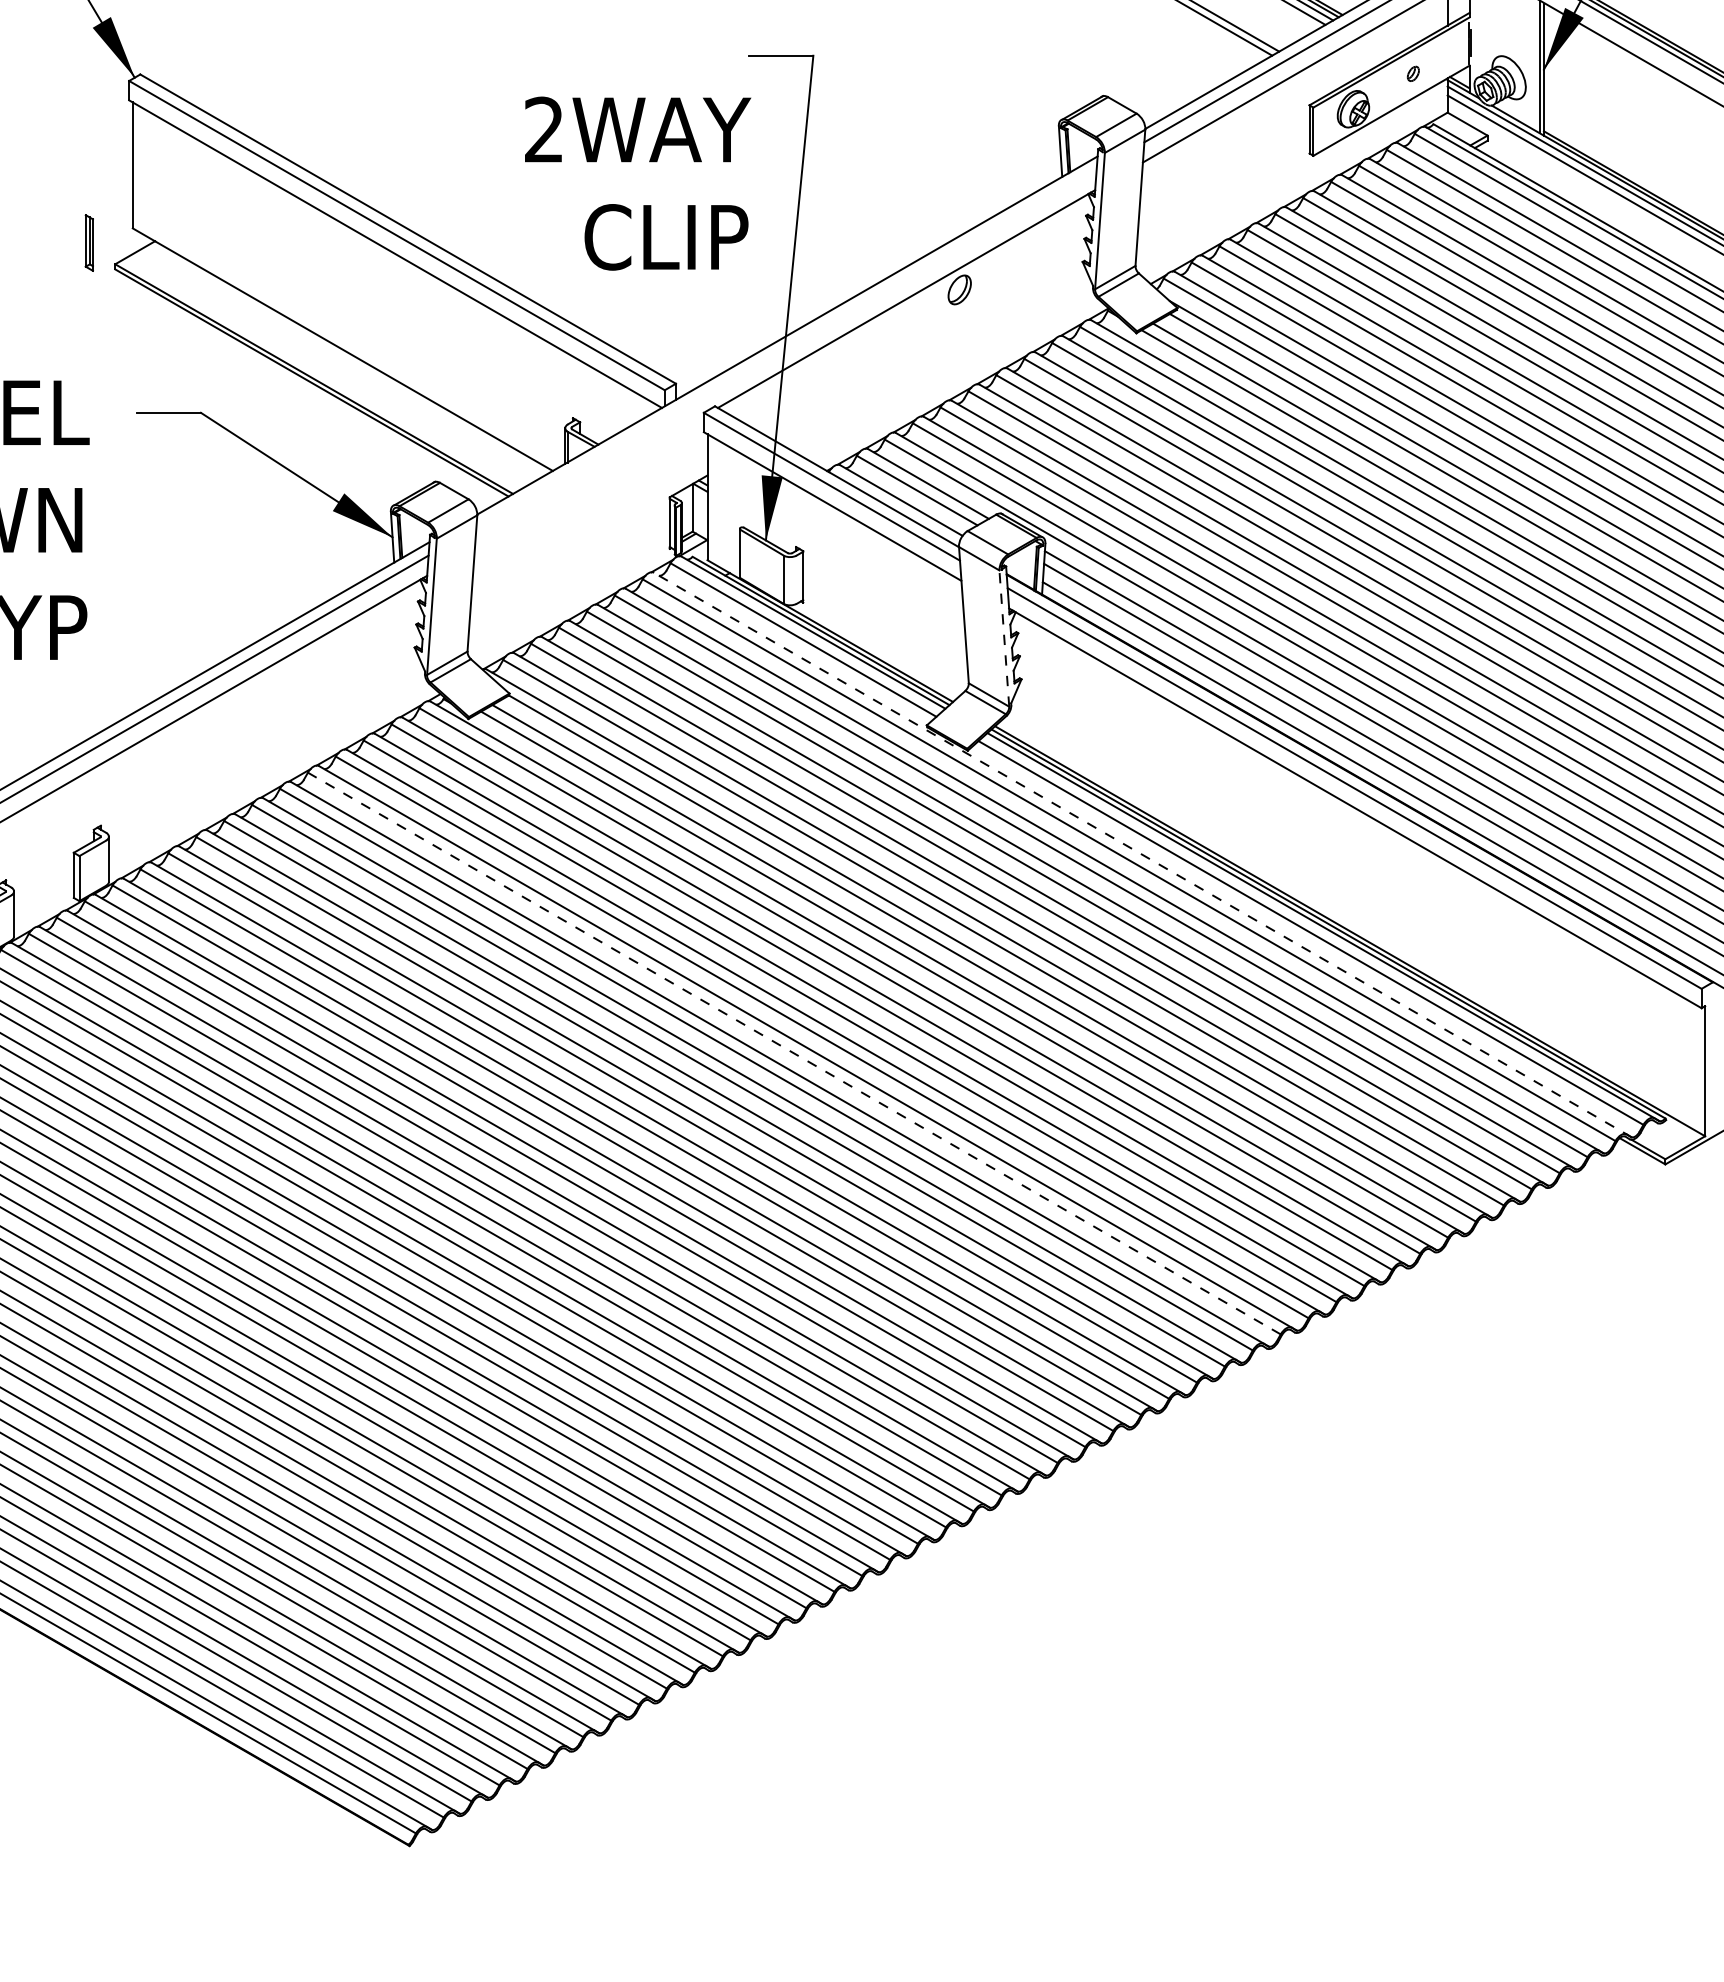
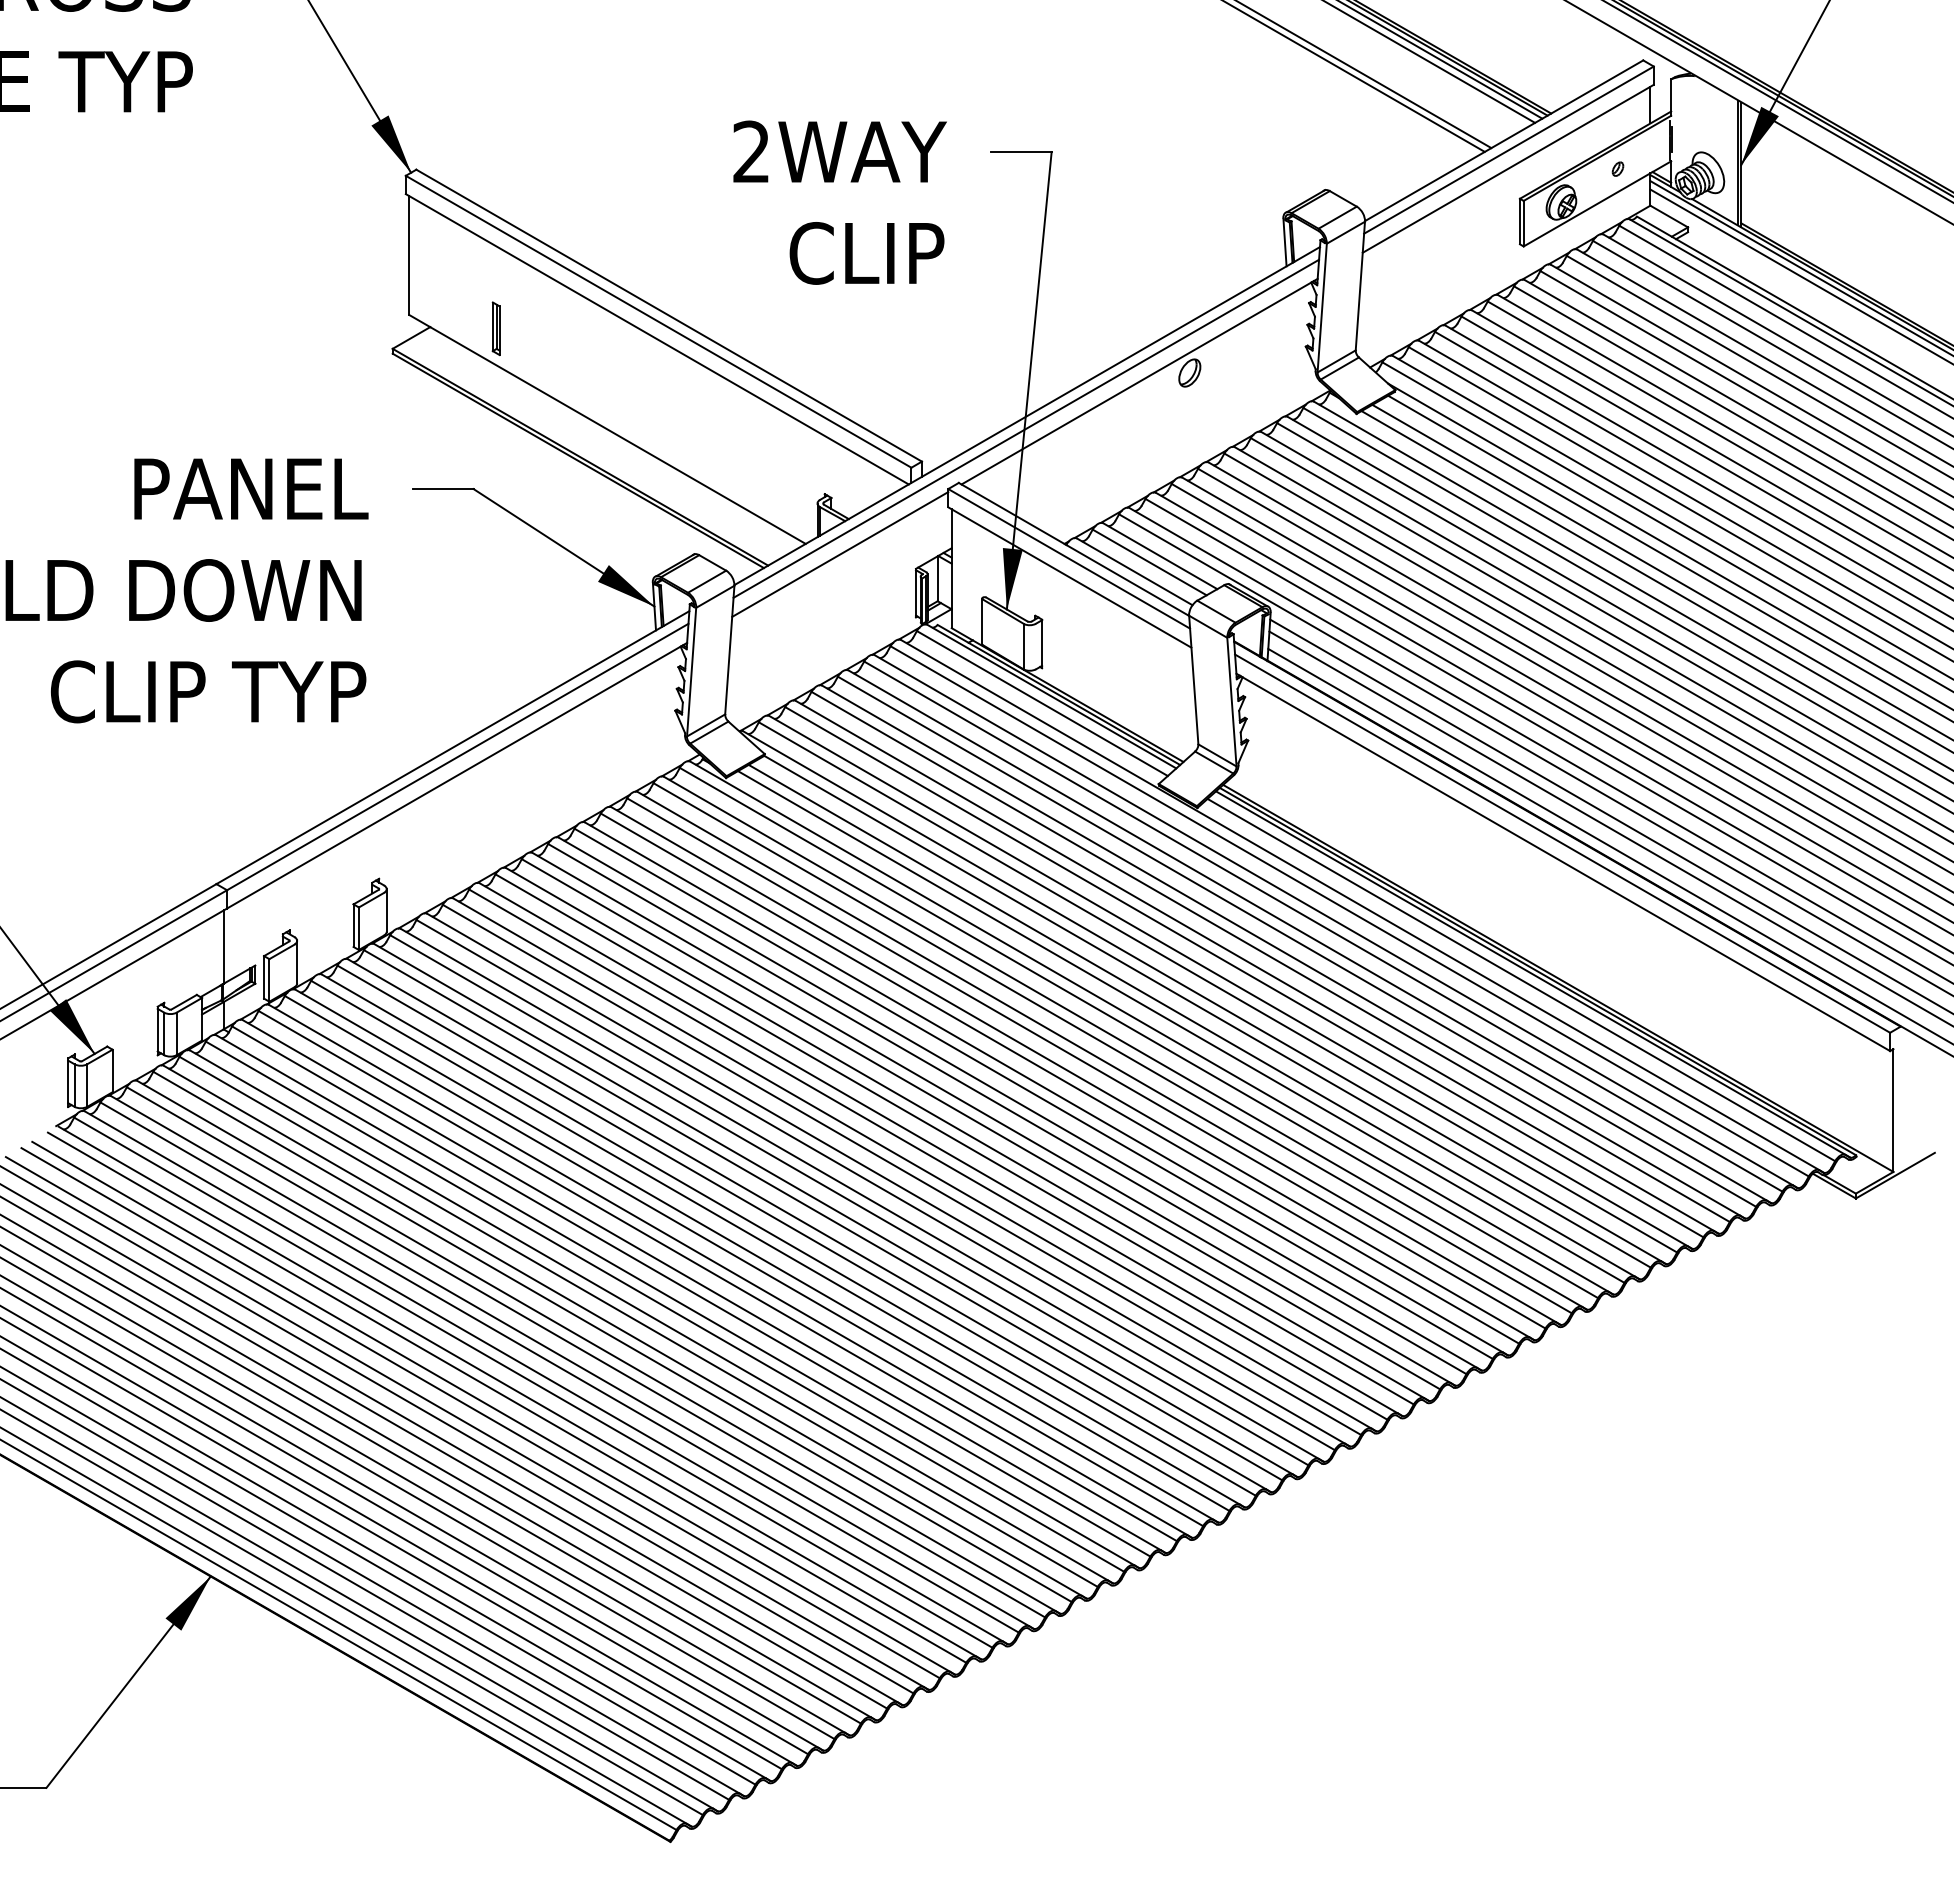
text: (637, 183) -> (839, 202), moved
part: (88, 242) -> (495, 328), moved
line: (786, 348) -> (1026, 428), added
line: (589, 482) -> (840, 554), added
line: (1003, 637) -> (1231, 701), dashed -> solid
line: (1142, 855) -> (1362, 906), dashed -> solid
line: (794, 1053) -> (1033, 1093), dashed -> solid

